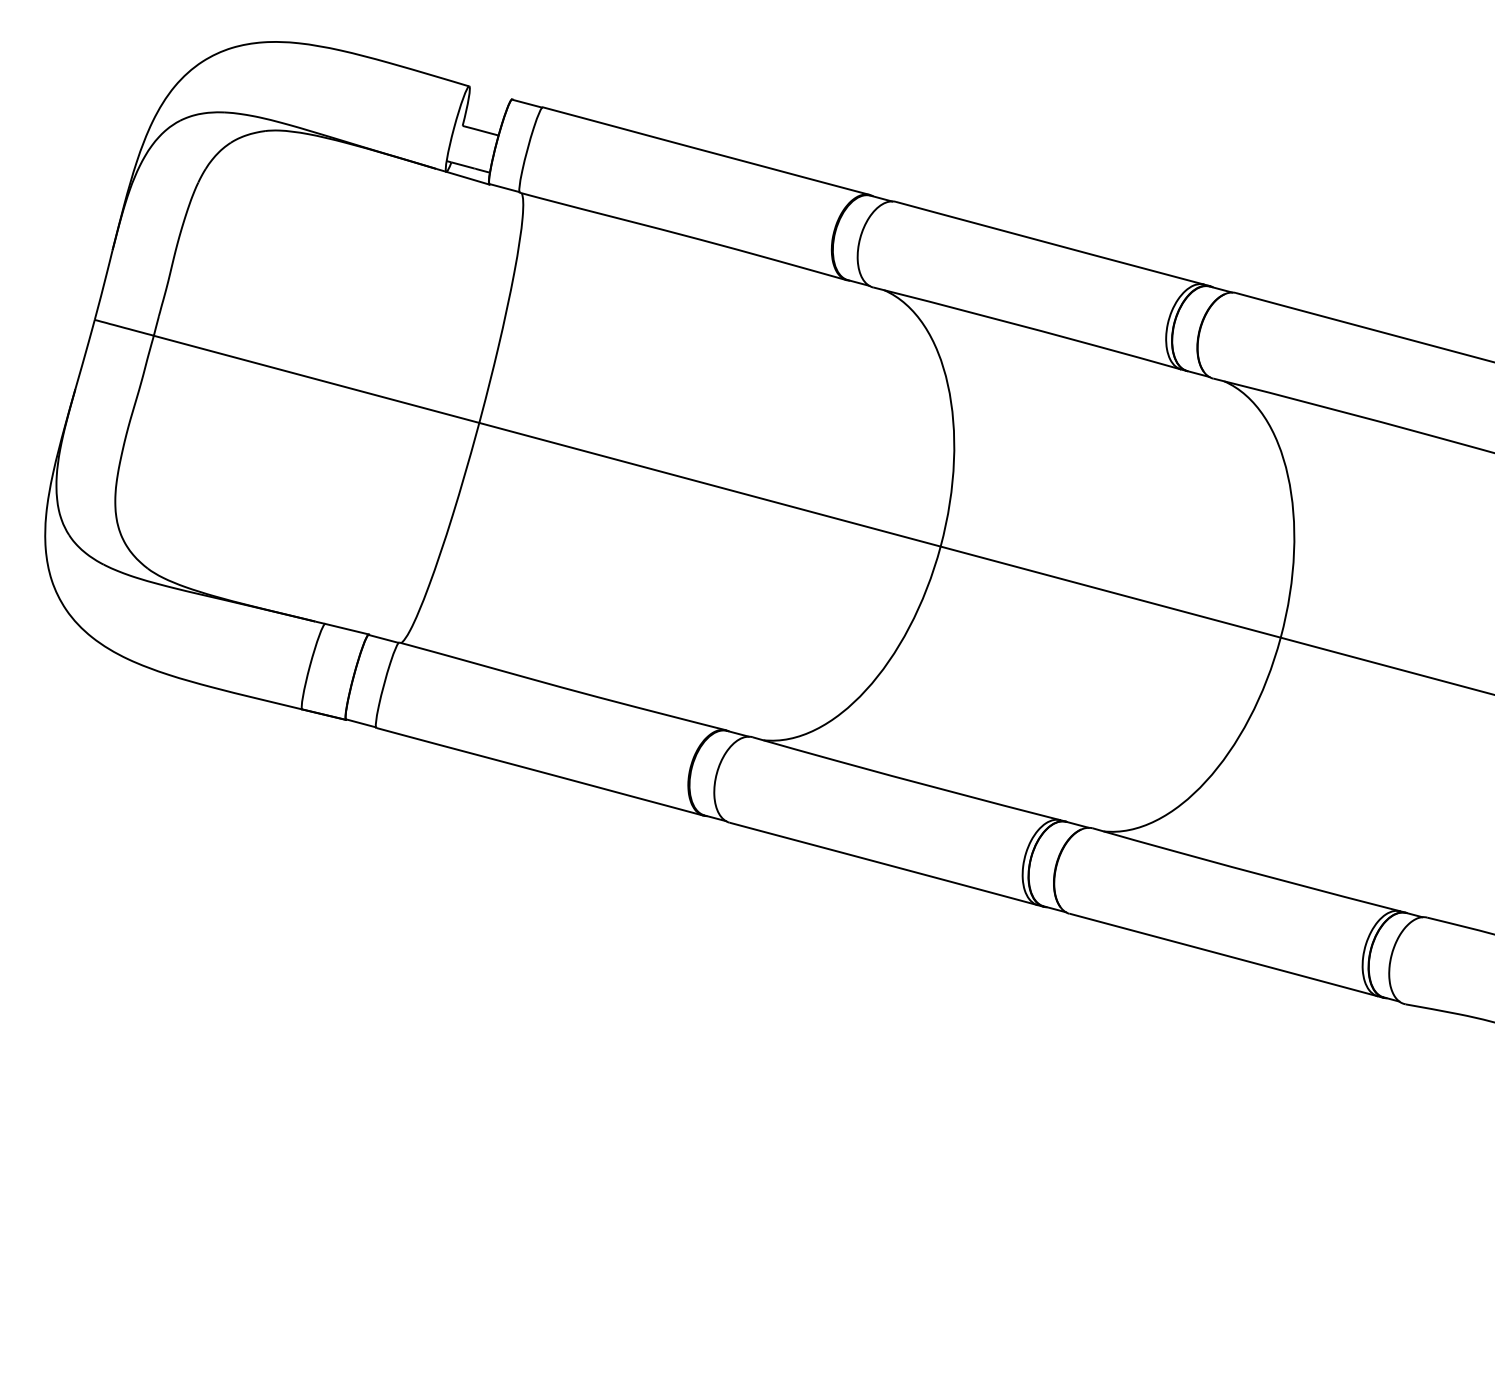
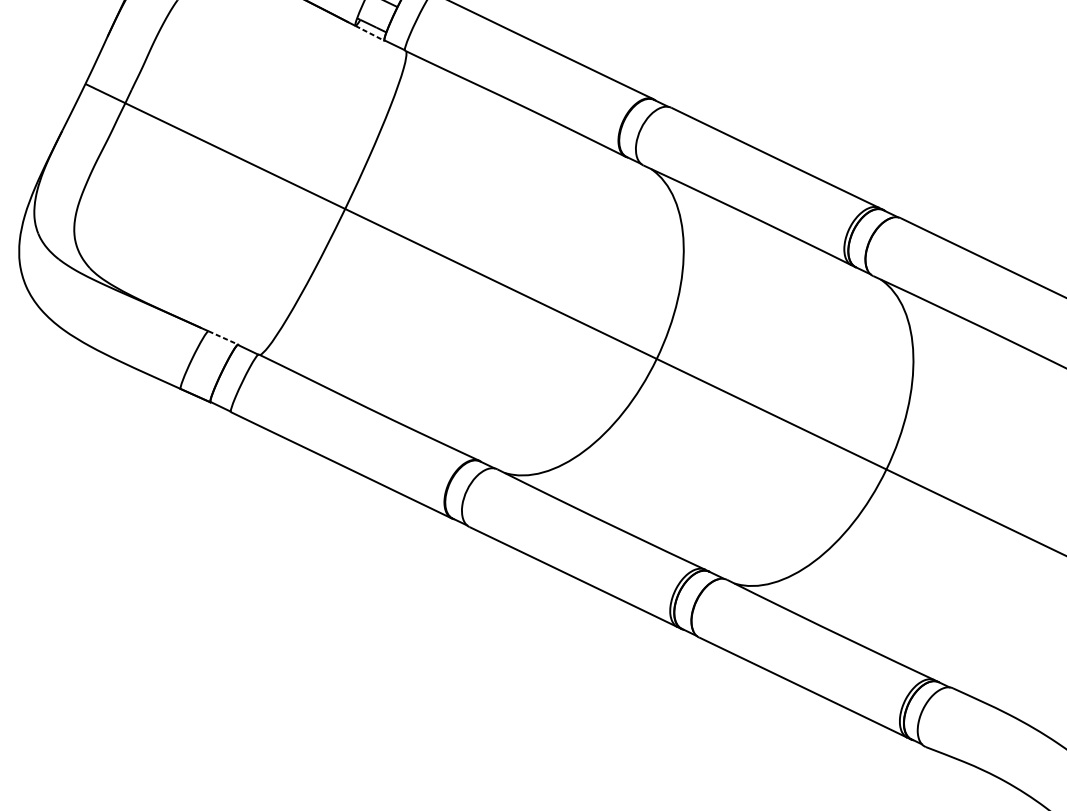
line: (468, 178) -> (370, 33), solid -> dashed
line: (347, 629) -> (223, 338), solid -> dashed

